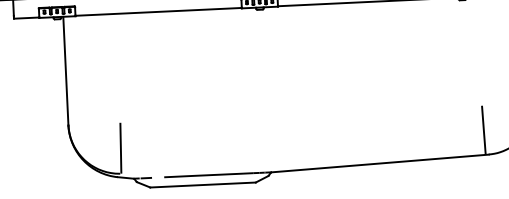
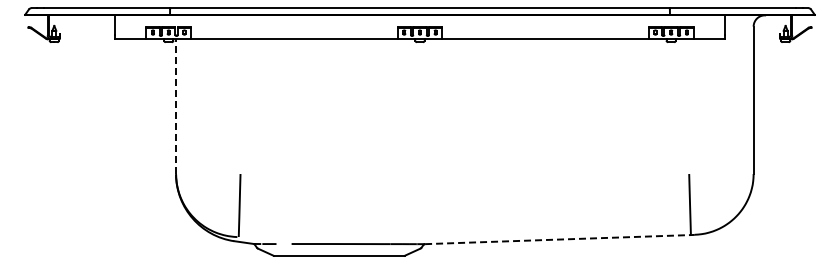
line: (66, 70) -> (176, 106), solid -> dashed
line: (379, 163) -> (559, 239), solid -> dashed

